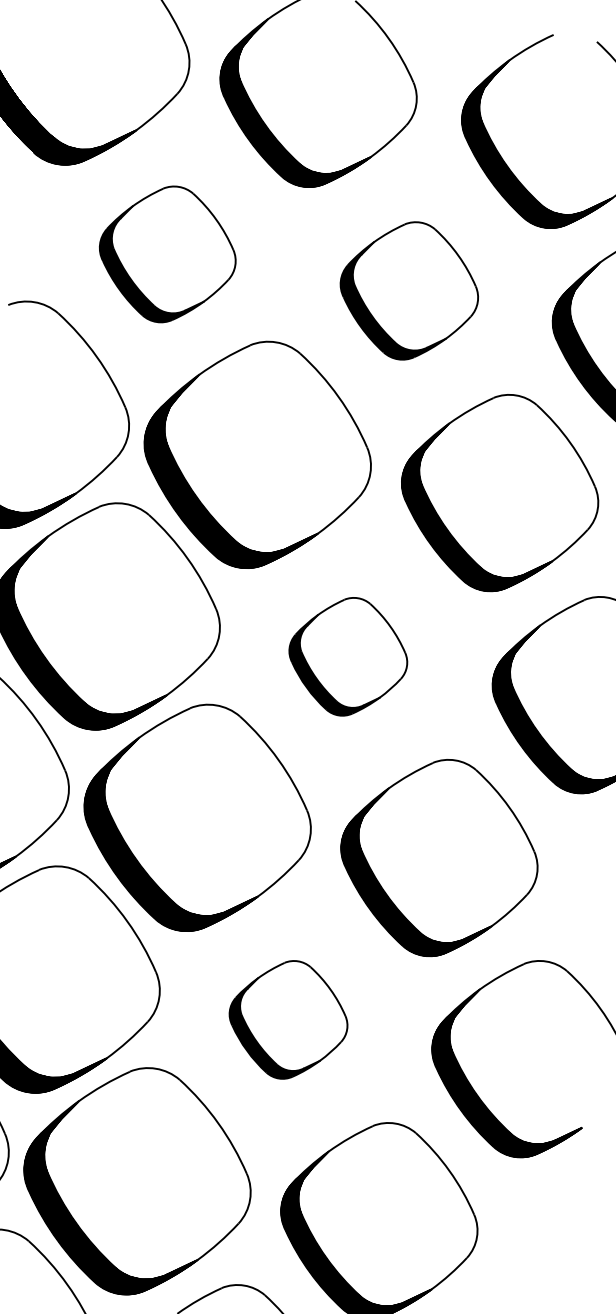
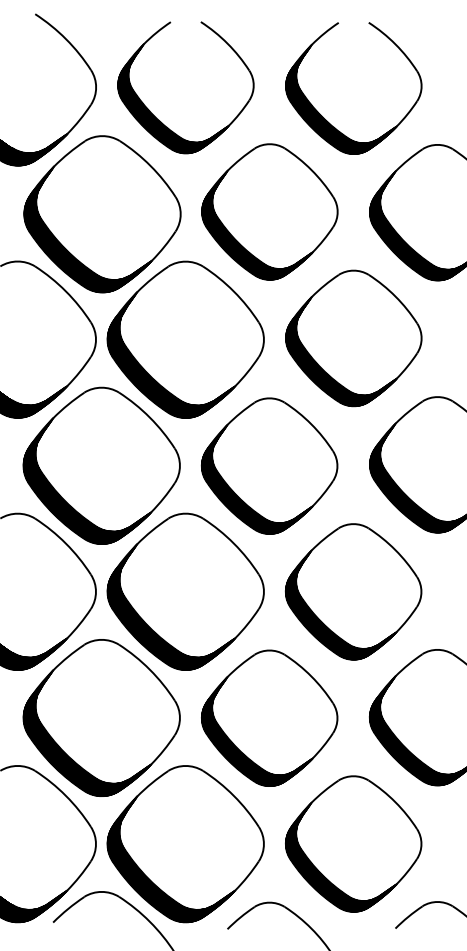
part: (167, 254) -> (102, 214), size x1.67
part: (408, 290) -> (269, 211), size x1.43
part: (348, 655) -> (269, 465), size x1.67
part: (288, 1018) -> (269, 717), size x1.67

